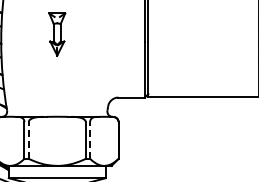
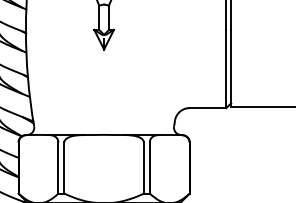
line: (28, 140) -> (63, 167), dashed -> solid
line: (90, 140) -> (150, 167), dashed -> solid

